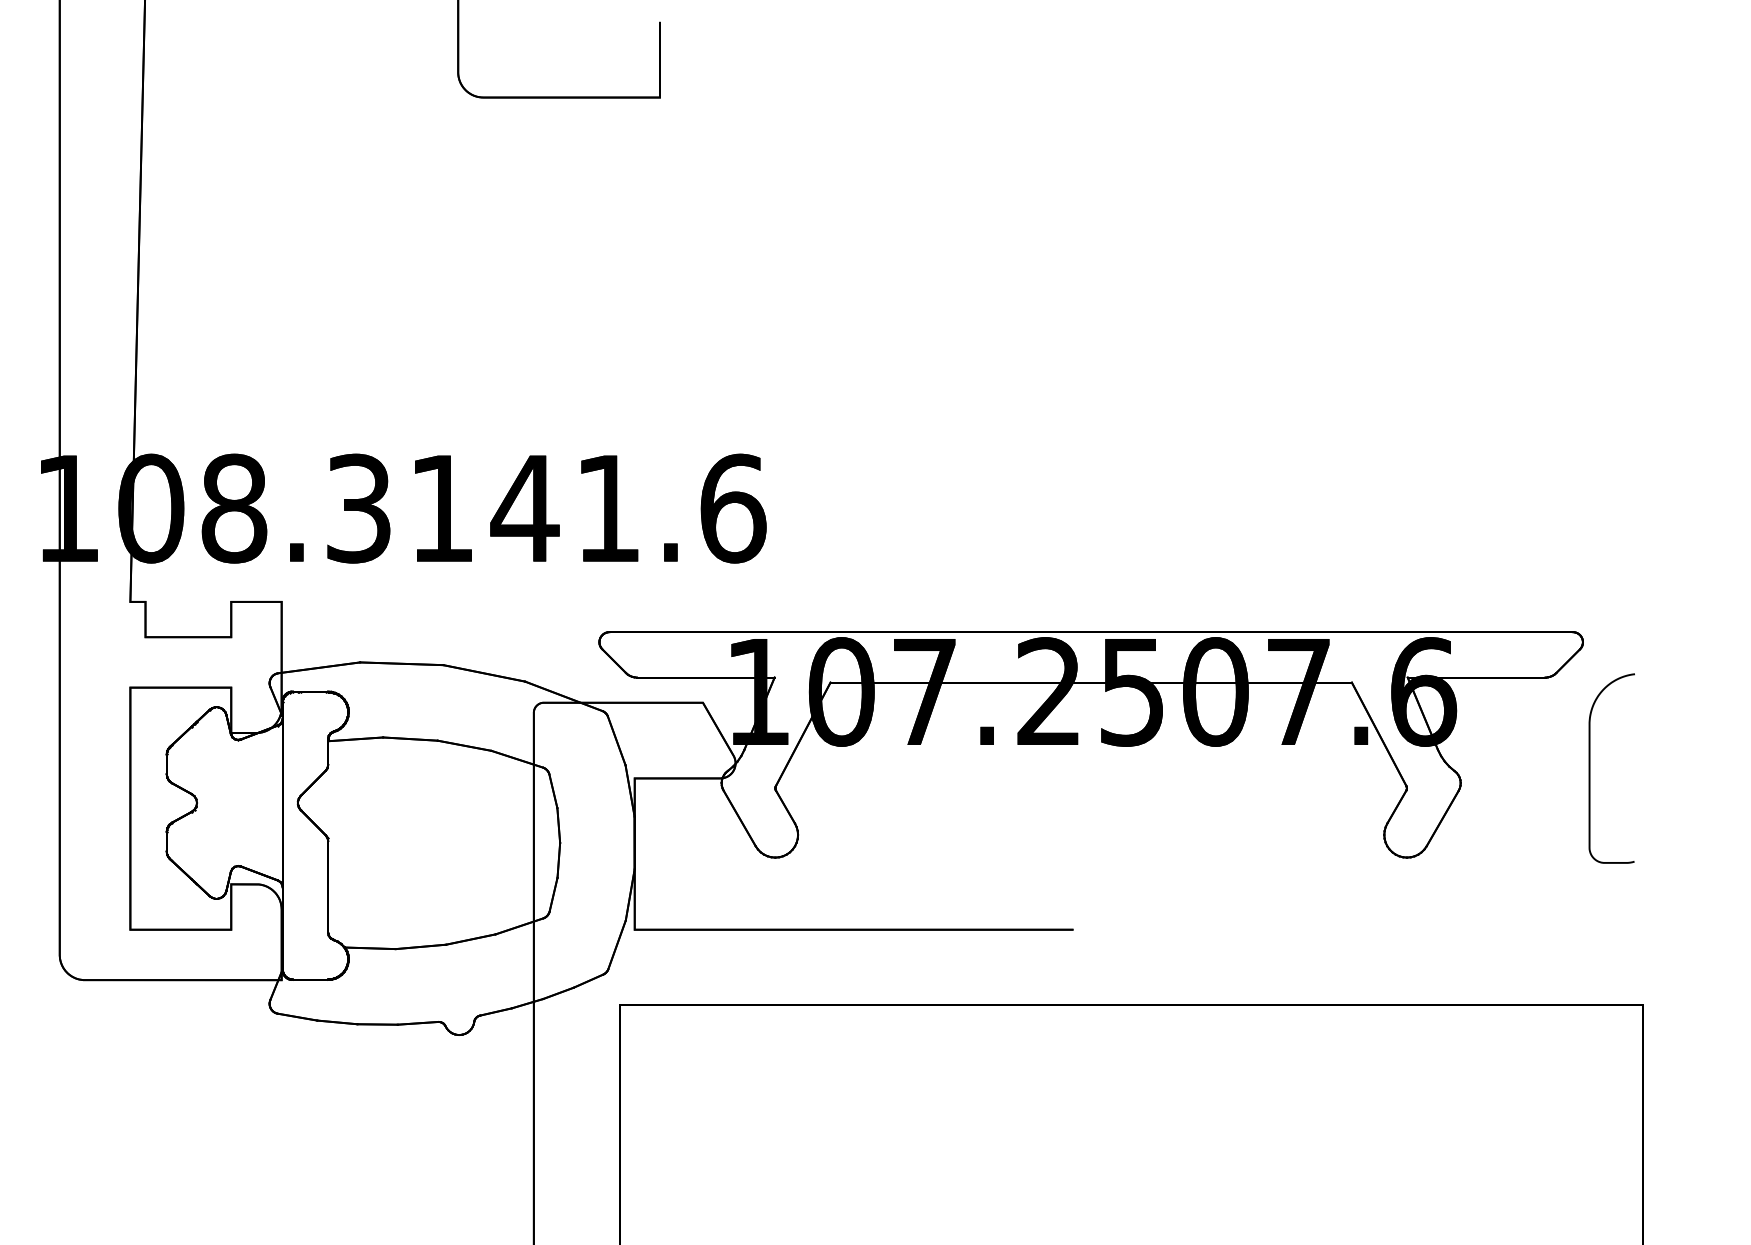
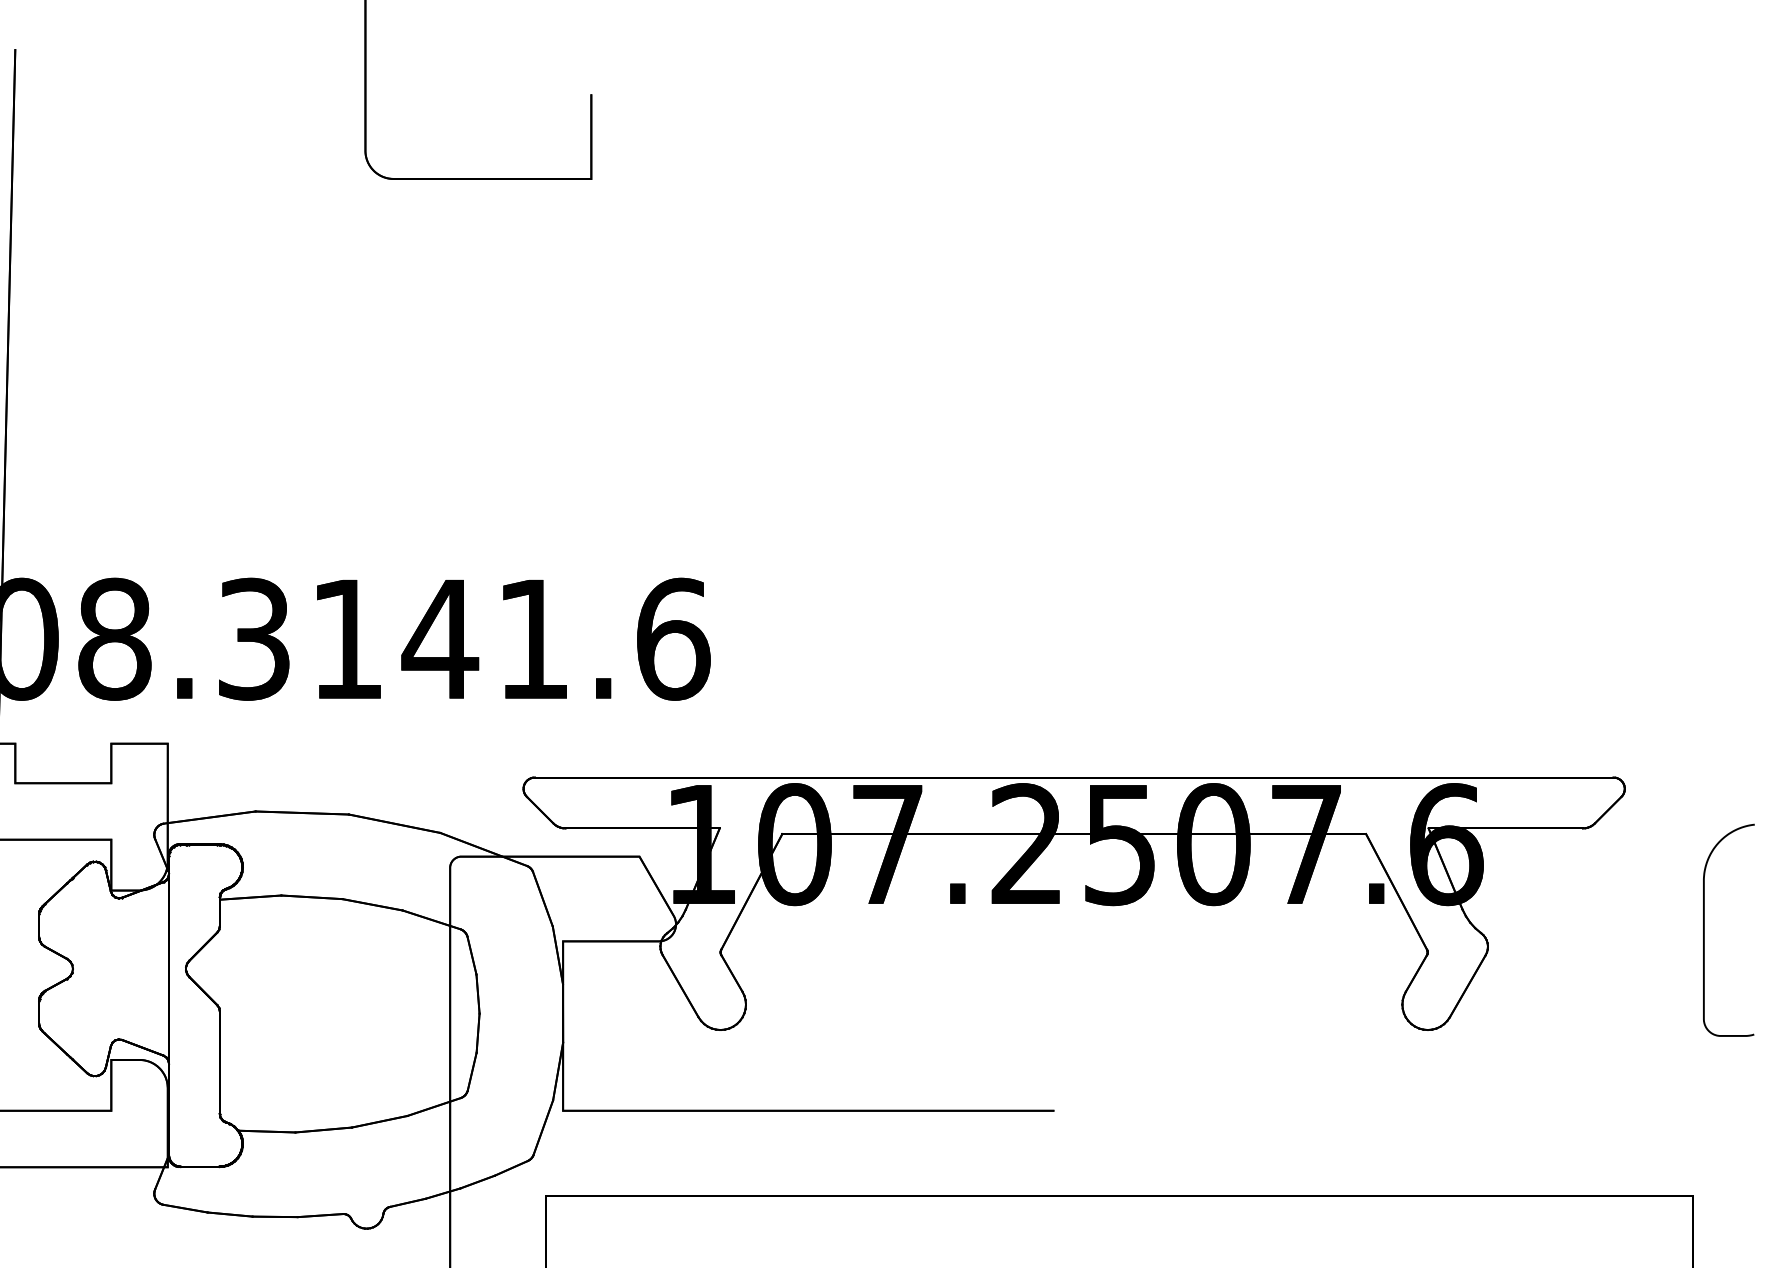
part: (1590, 768) -> (1704, 930), moved

